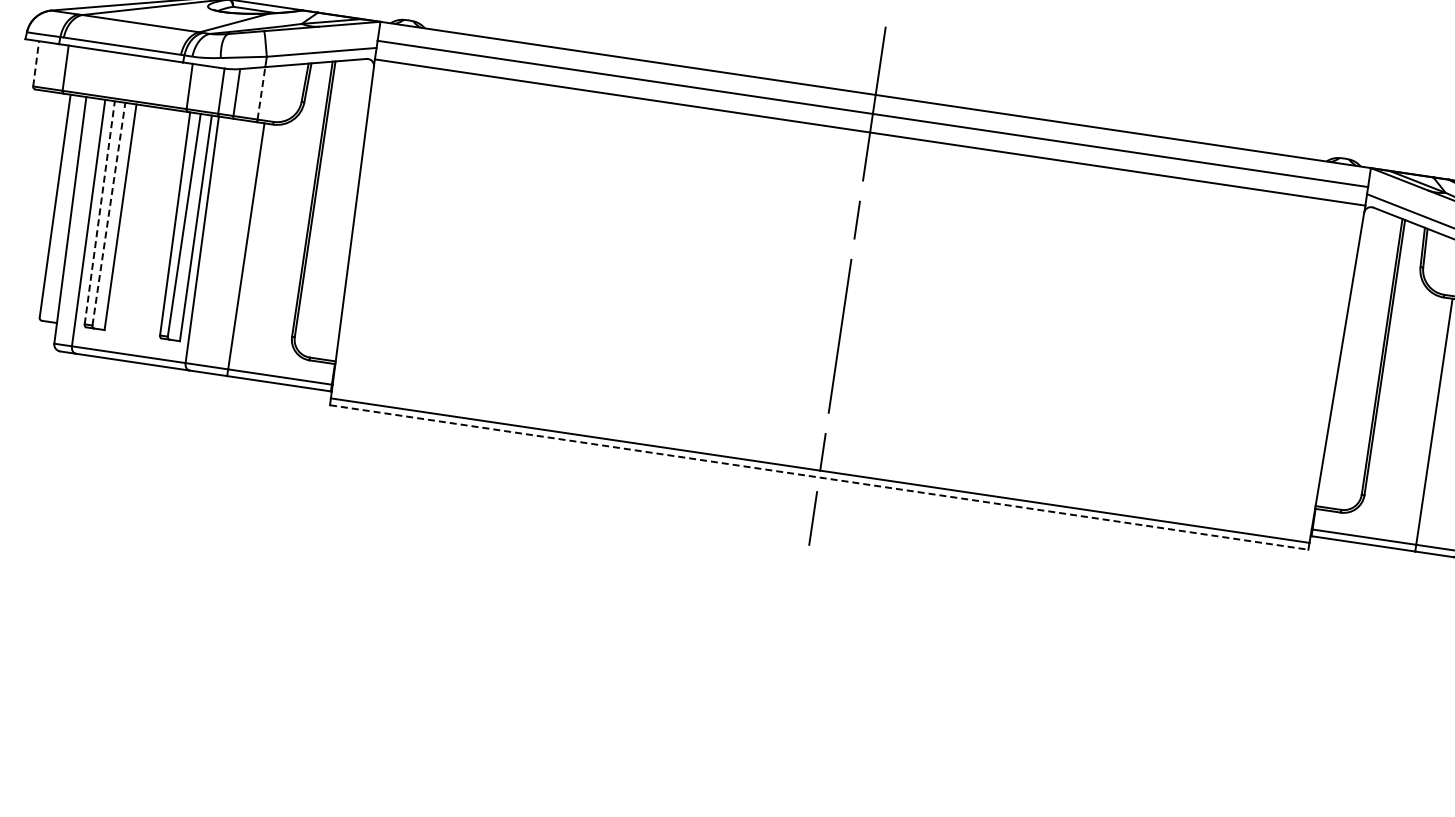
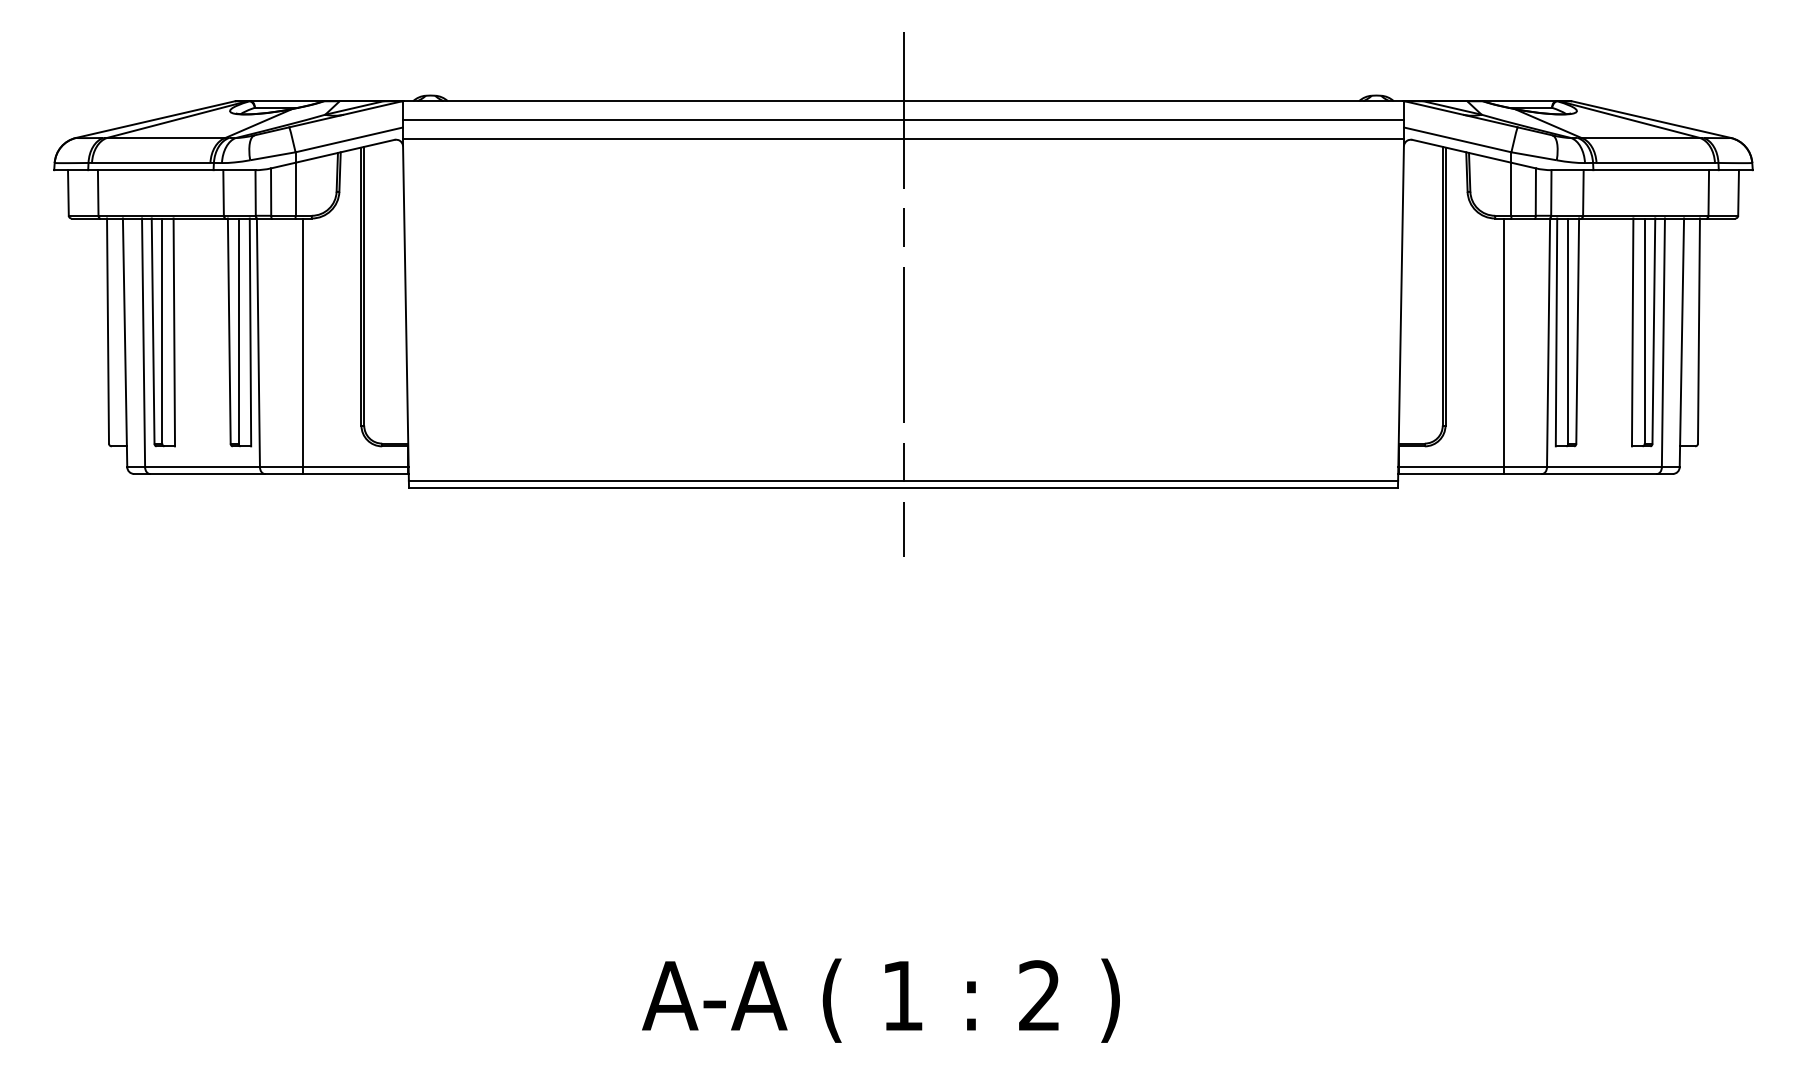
line: (36, 63) -> (68, 192), dashed -> solid
line: (261, 93) -> (295, 189), dashed -> solid
line: (100, 213) -> (153, 331), dashed -> solid
line: (108, 214) -> (162, 331), dashed -> solid
line: (819, 477) -> (903, 487), dashed -> solid

